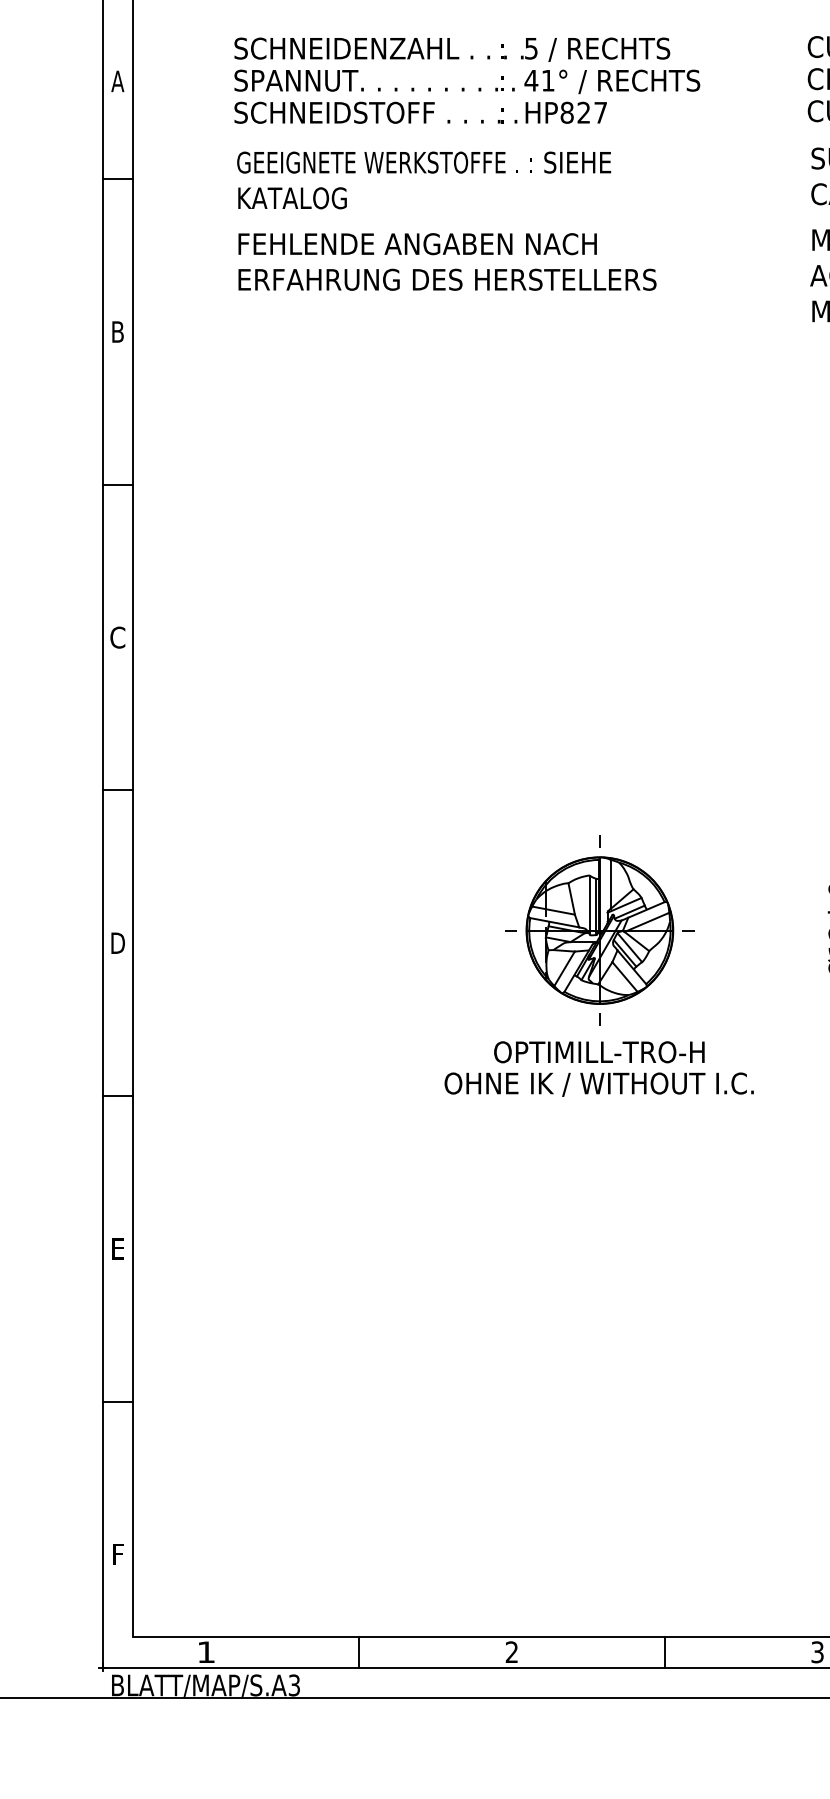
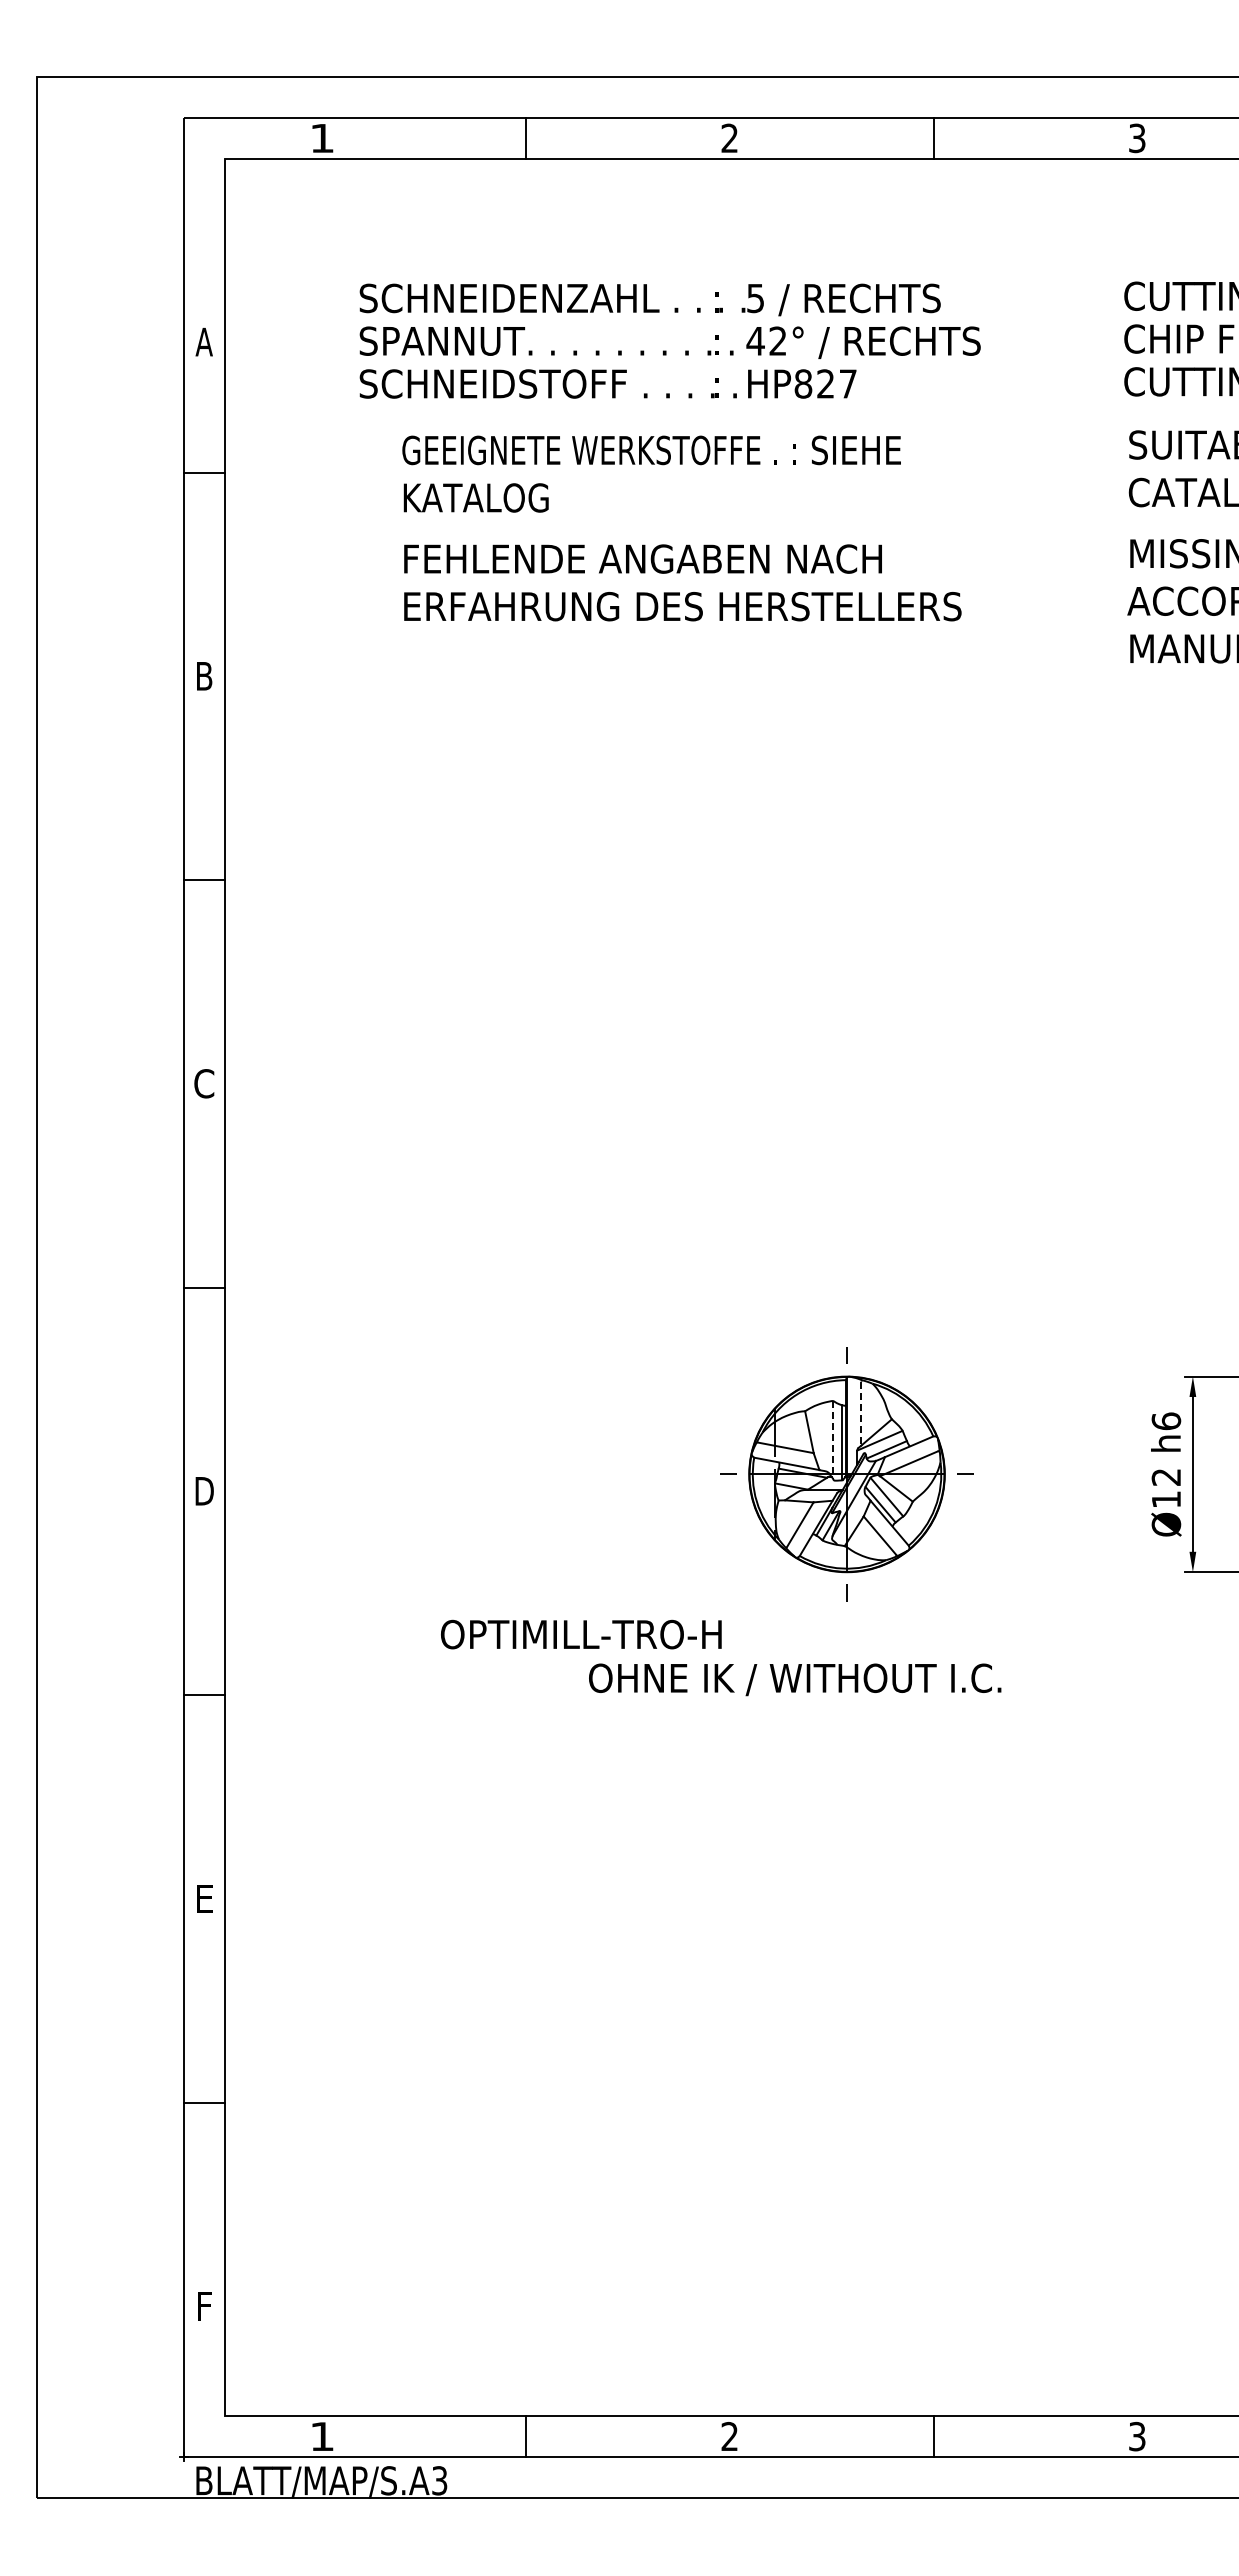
text: (547, 80) -> (777, 340), 41° -> 42°
text: (446, 221) -> (681, 528), moved
line: (610, 884) -> (861, 1413), solid -> dashed
line: (589, 905) -> (833, 1440), solid -> dashed
text: (599, 1052) -> (581, 1634), moved
text: (599, 1084) -> (795, 1679), moved

